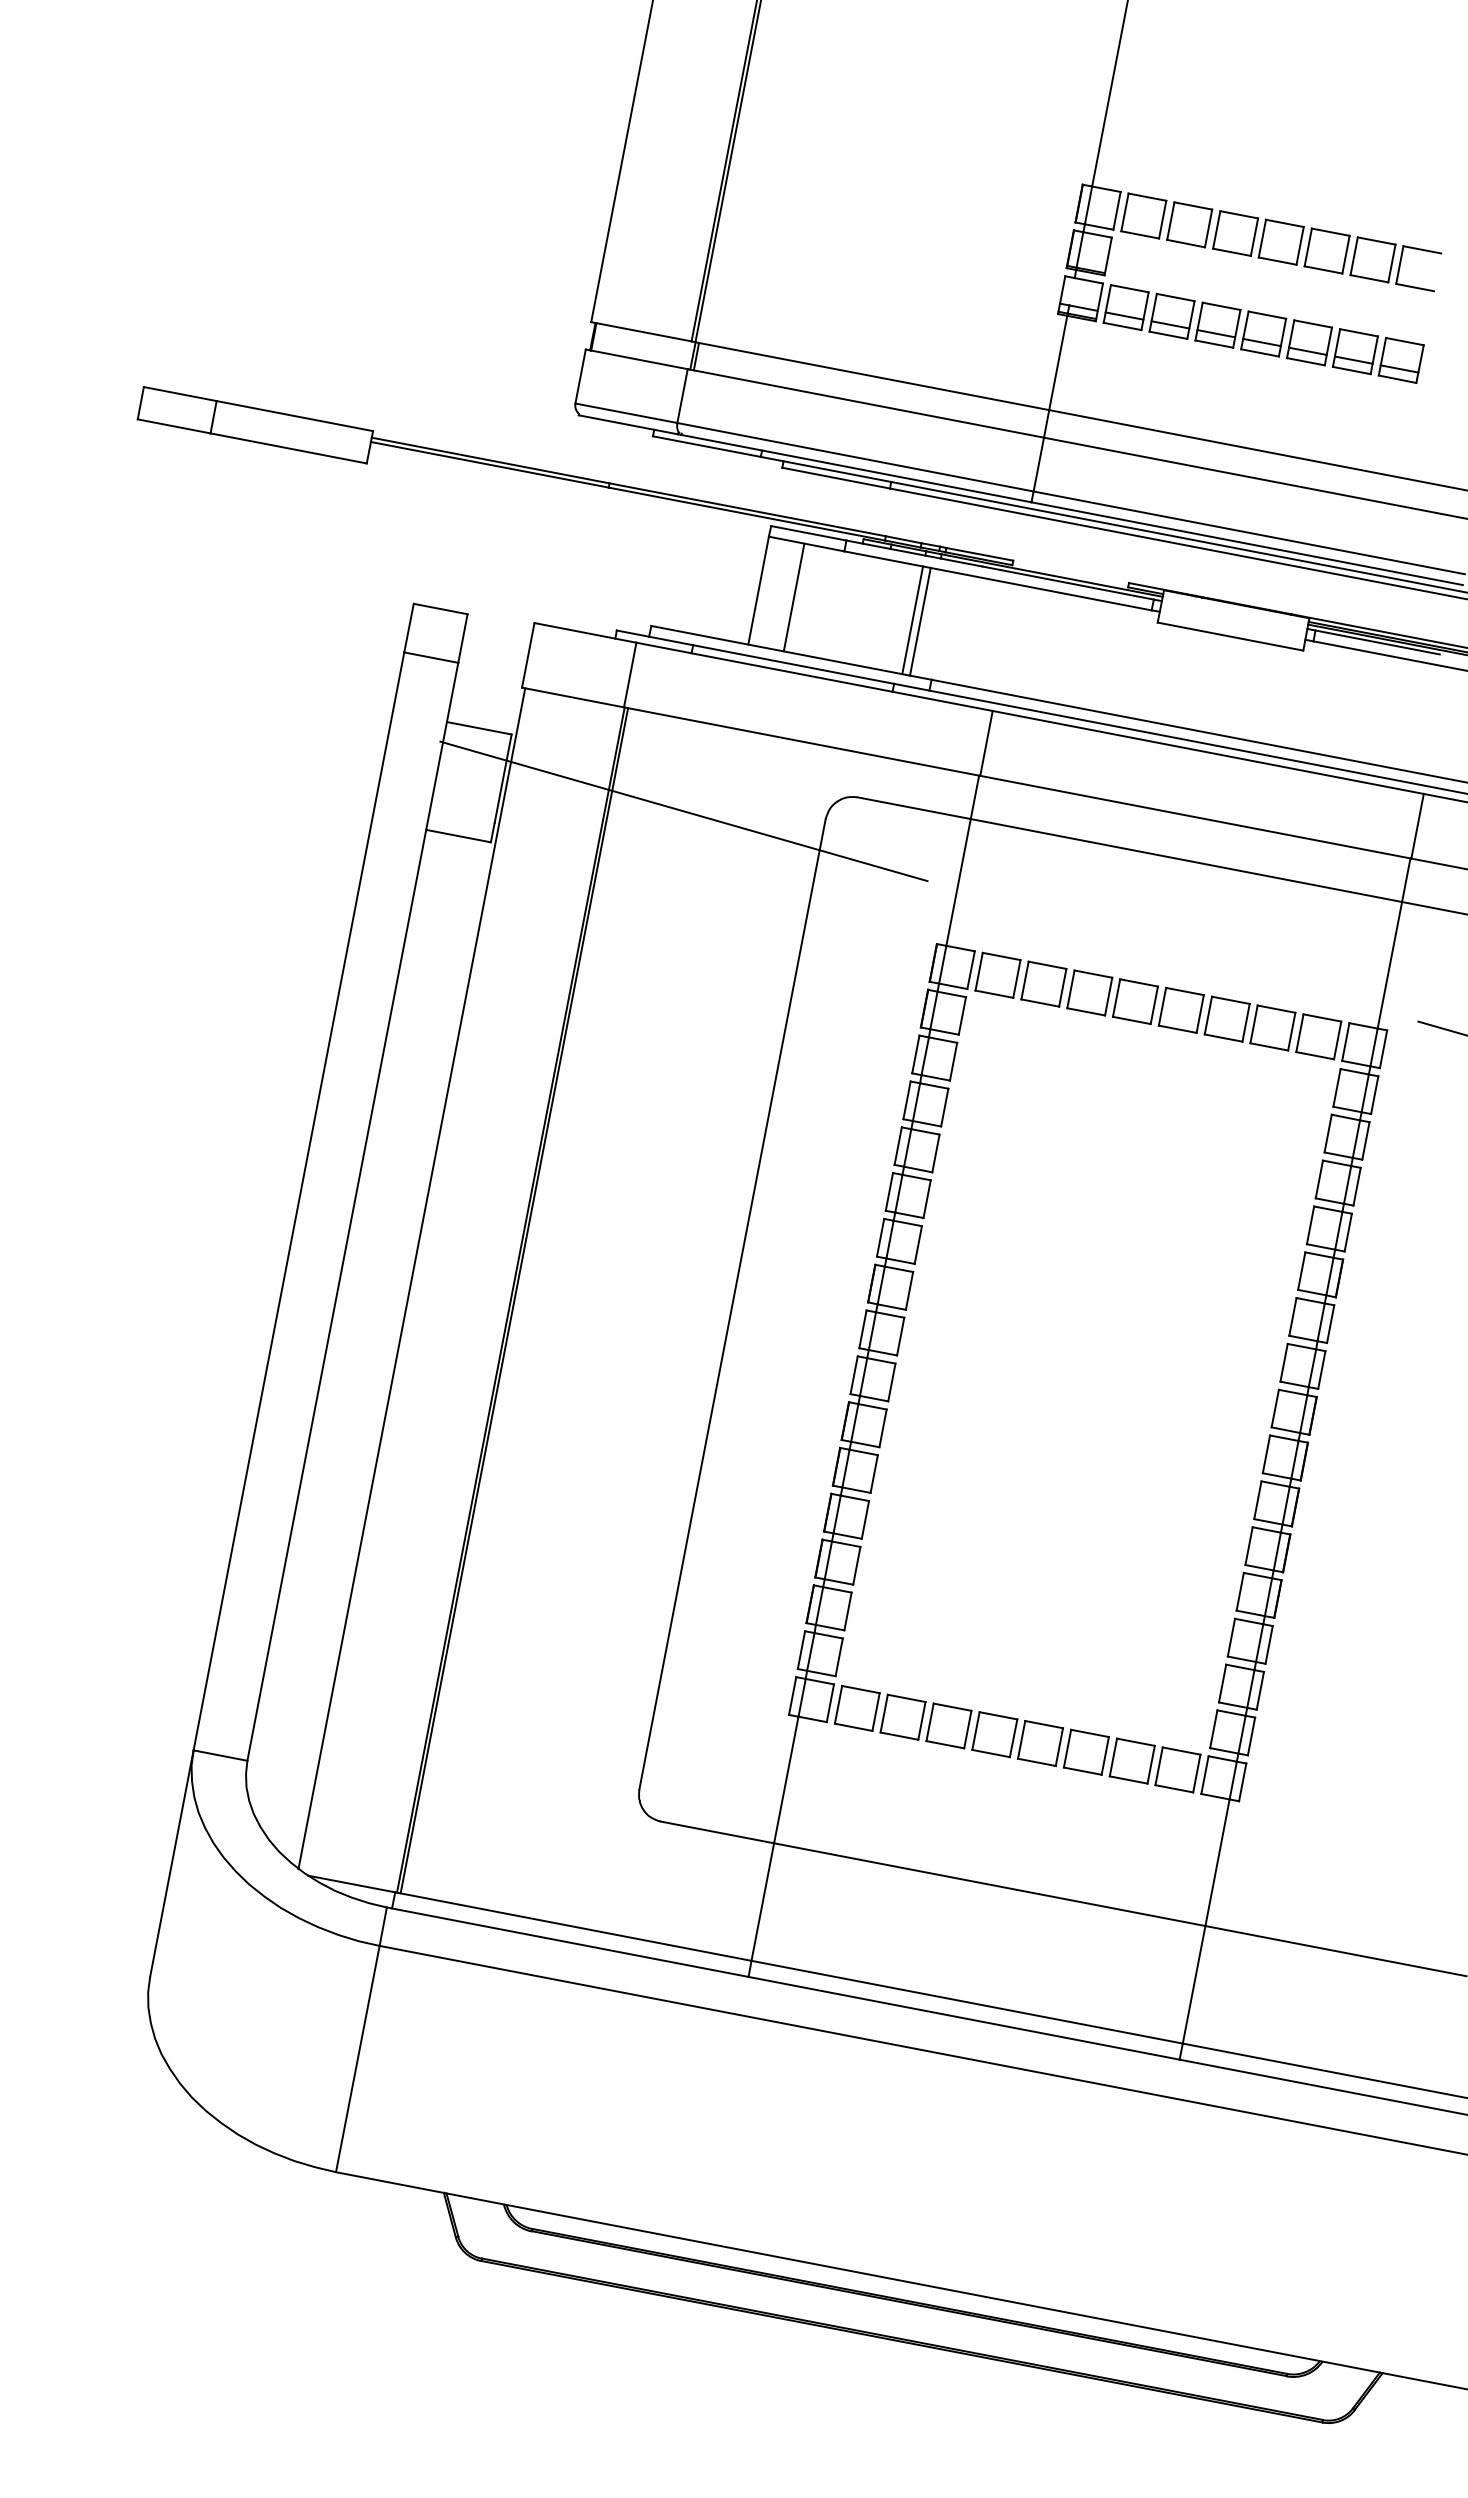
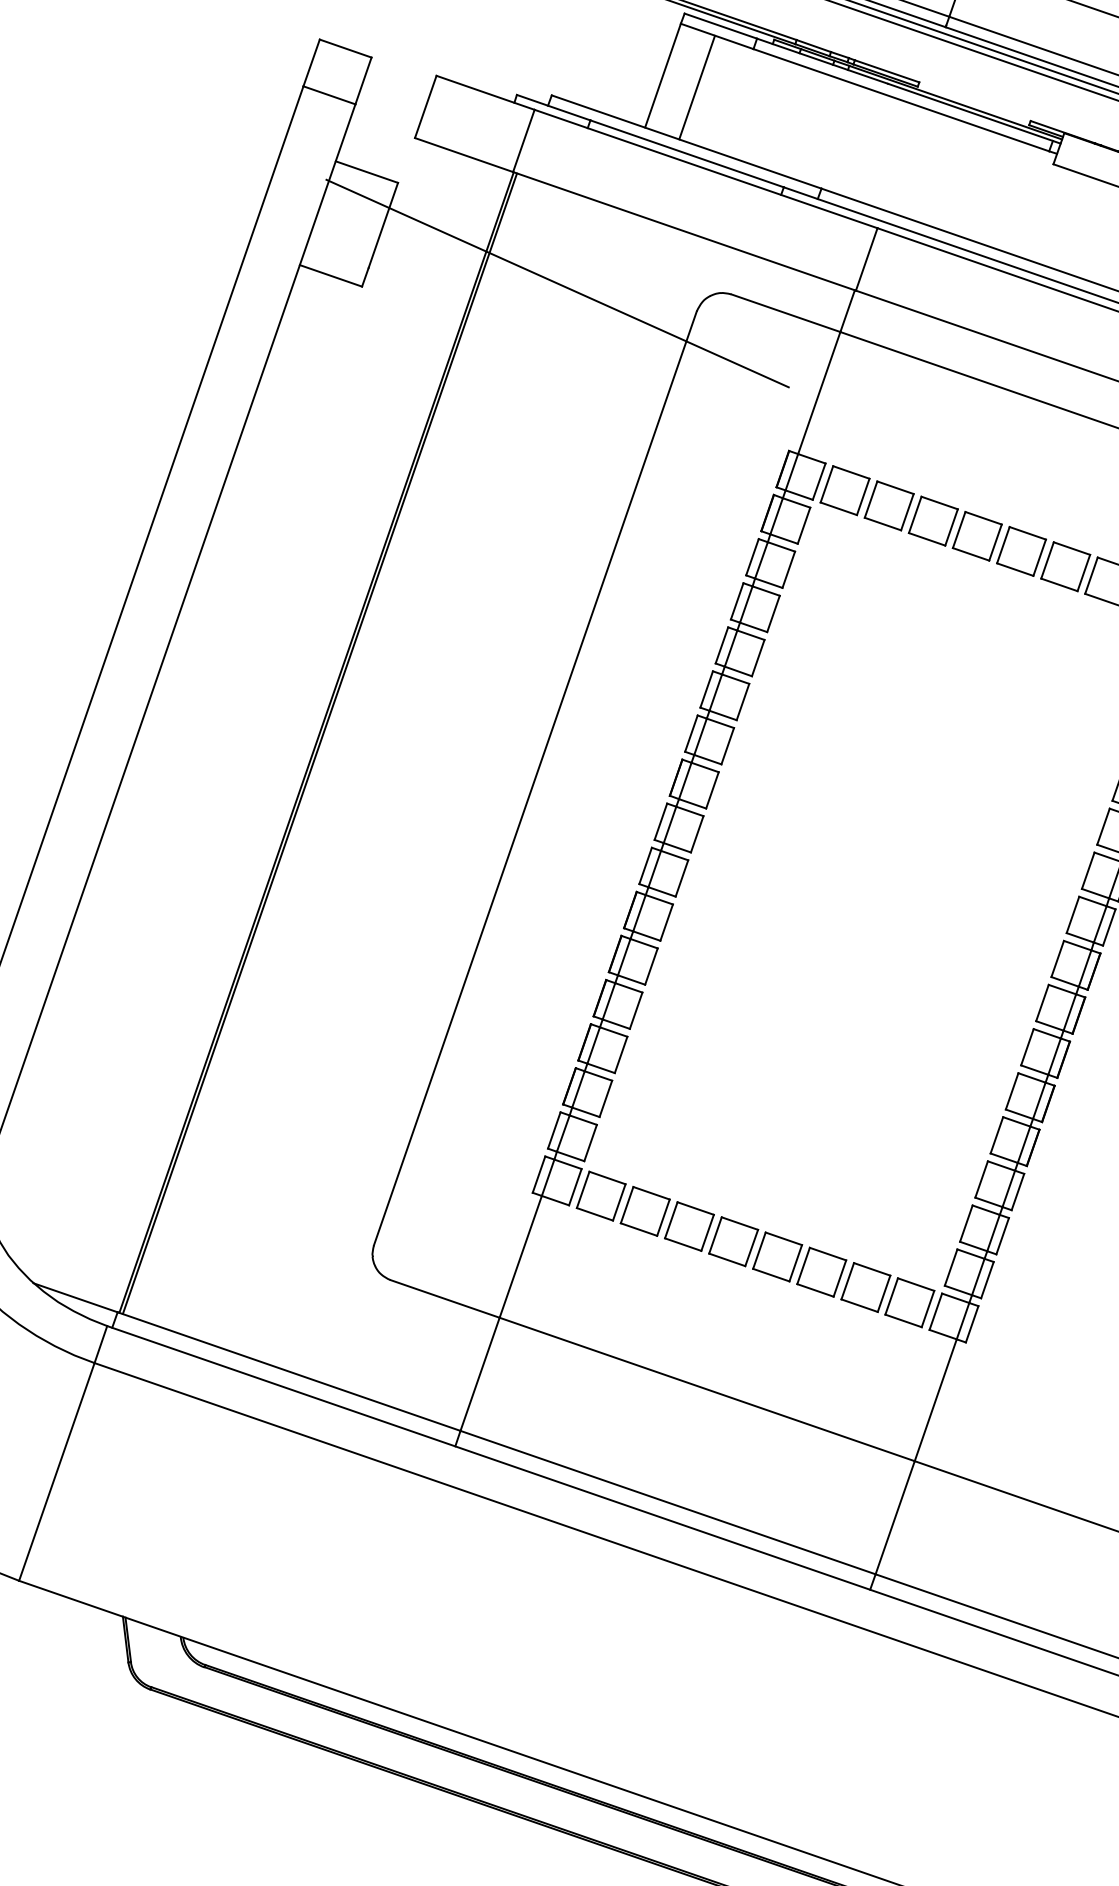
line: (912, 620) -> (811, 127), removed
line: (919, 621) -> (817, 129), removed
line: (411, 1278) -> (221, 707), removed

